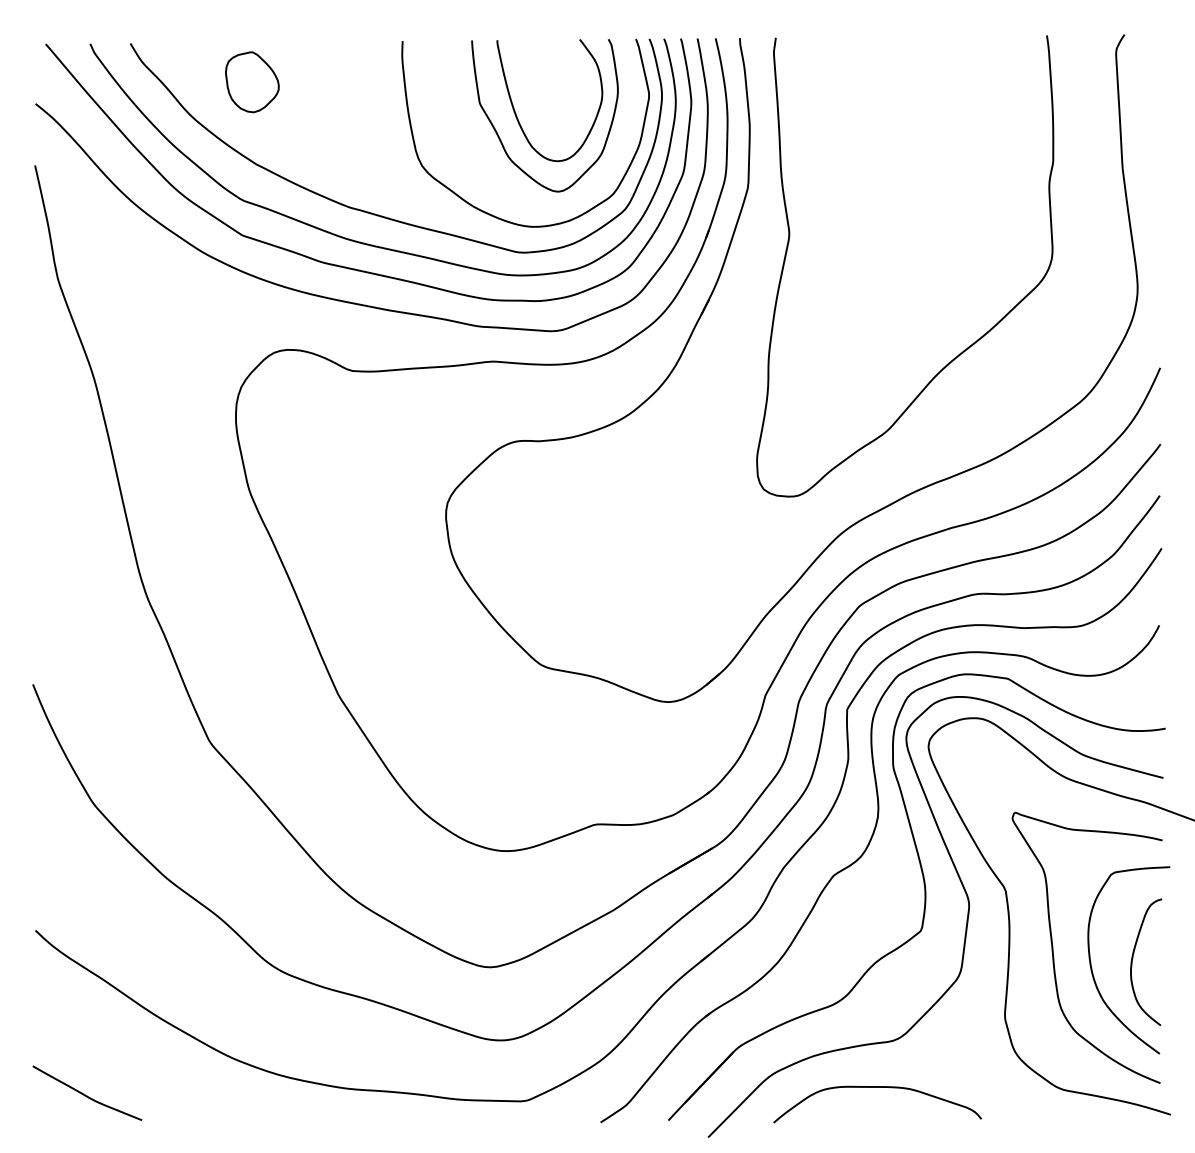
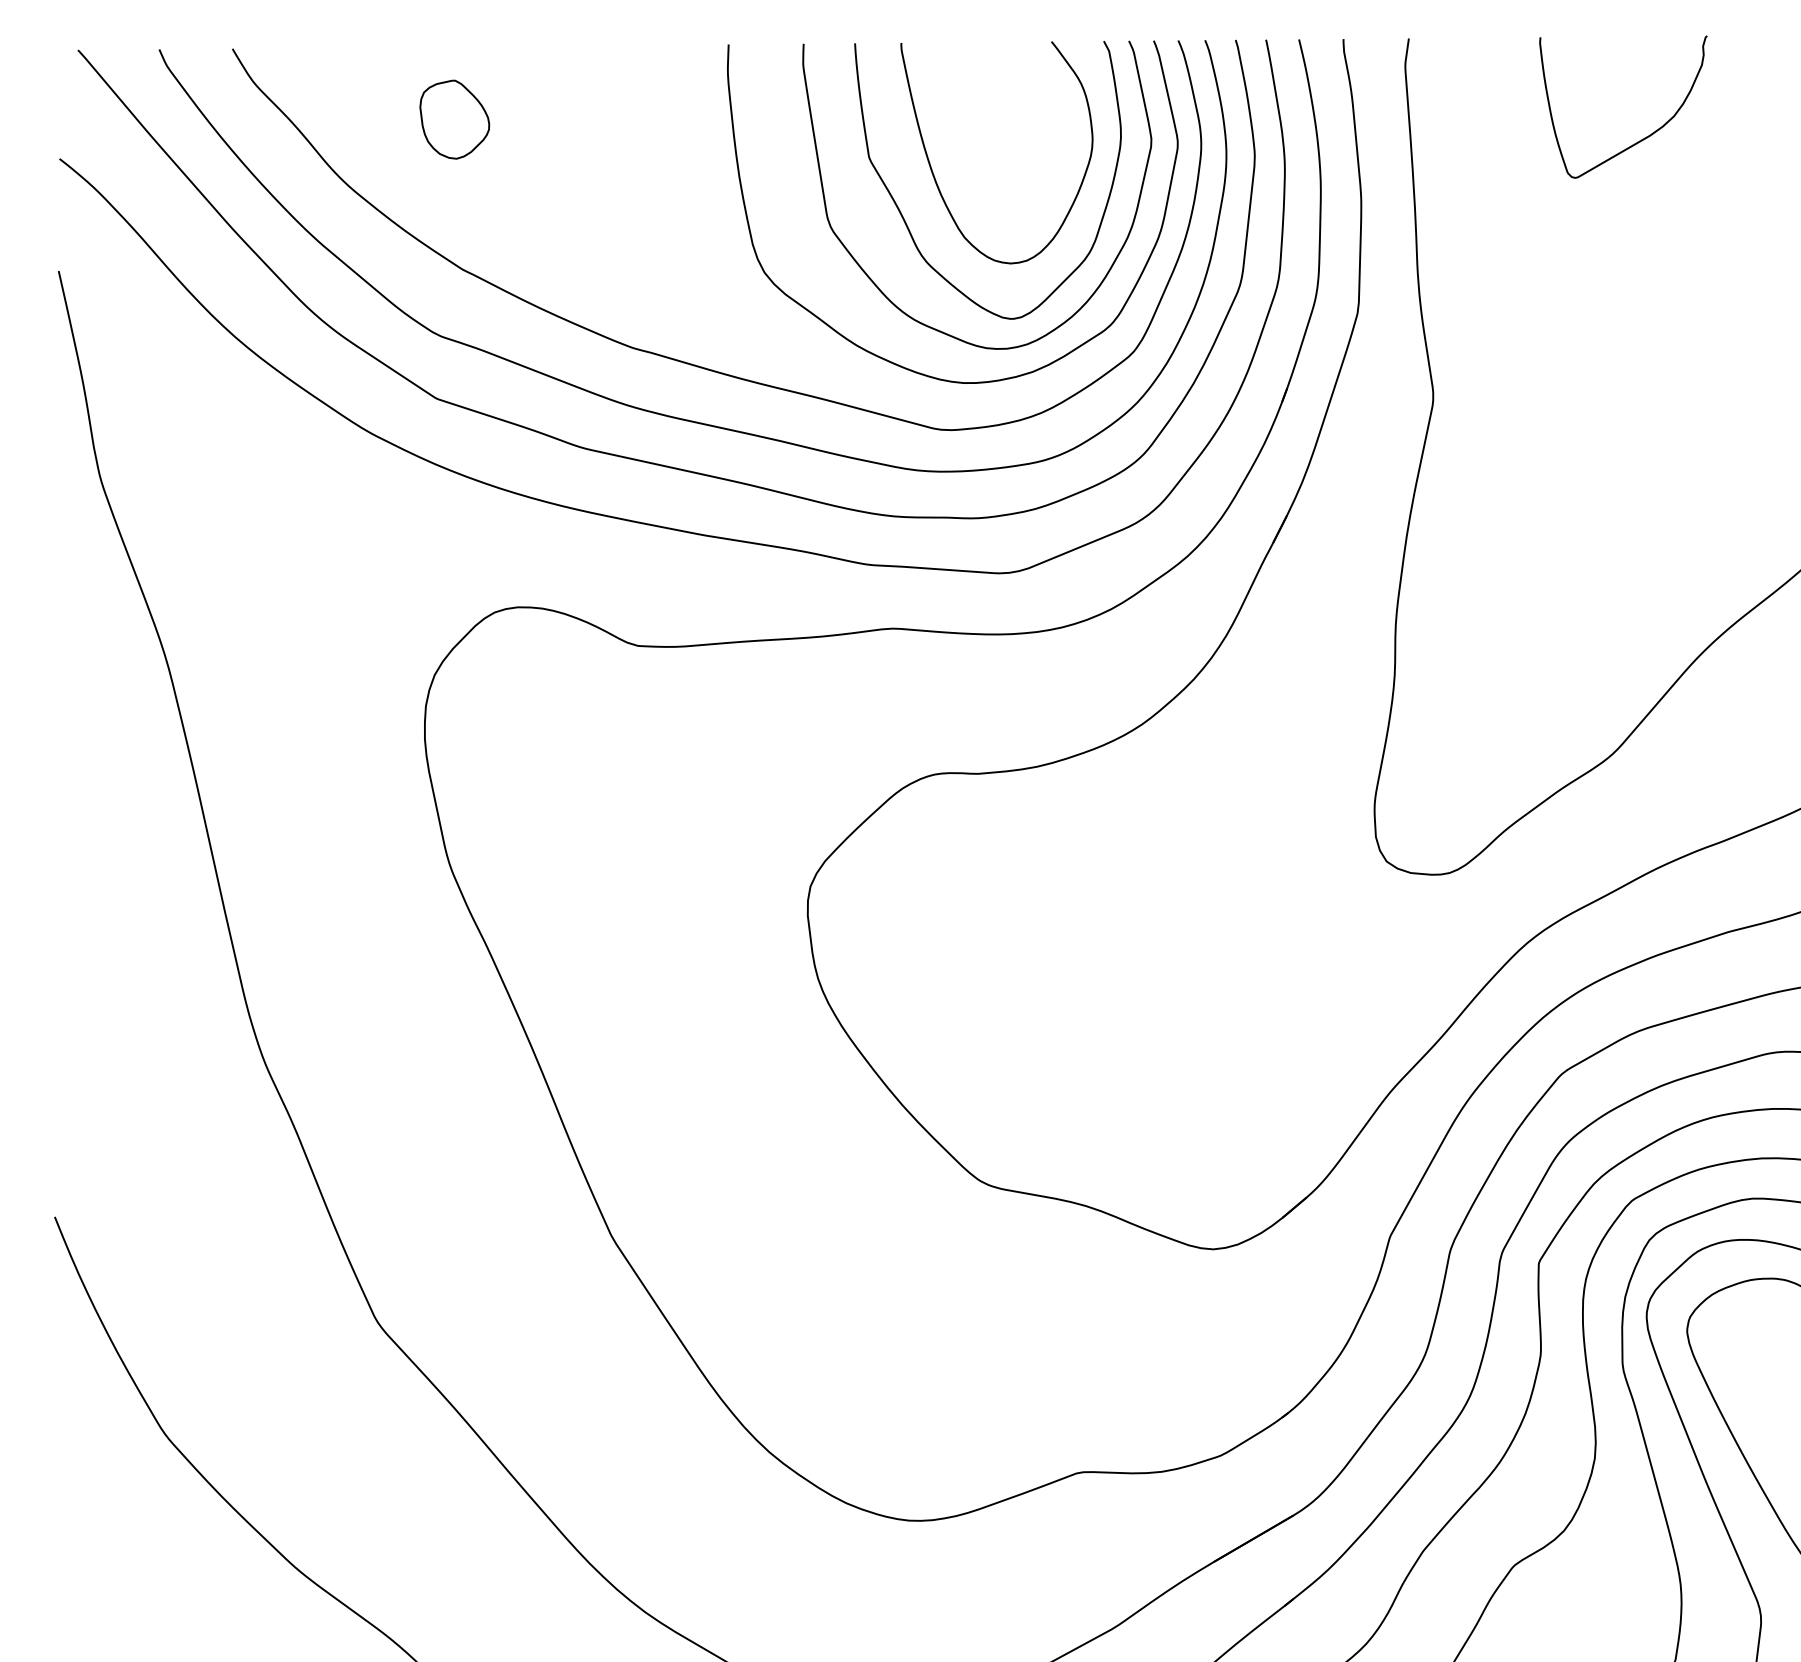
part: (252, 82) -> (454, 119), size x0.71
curve: (901, 93) -> (1637, 139), added
curve: (483, 171) -> (875, 282), added

